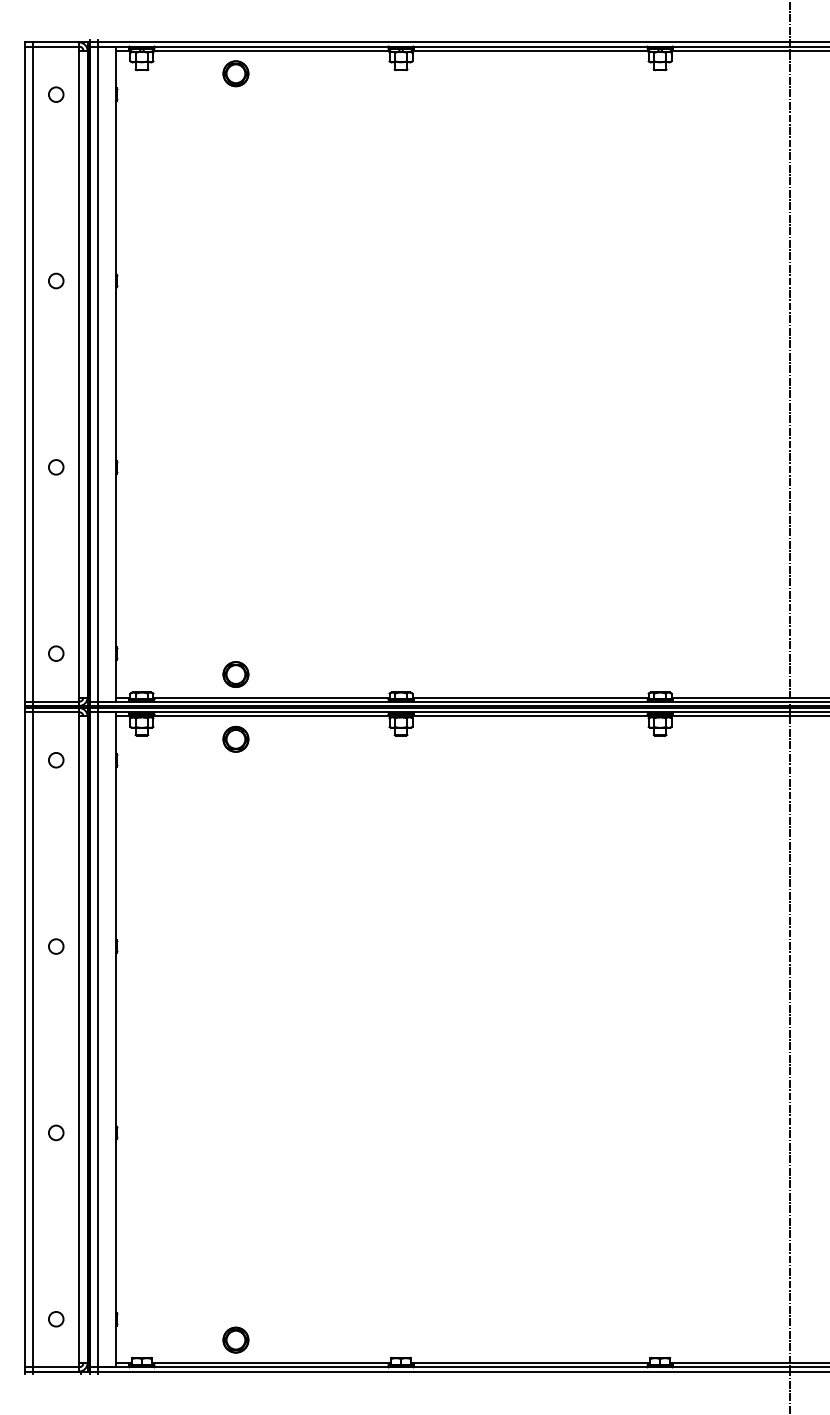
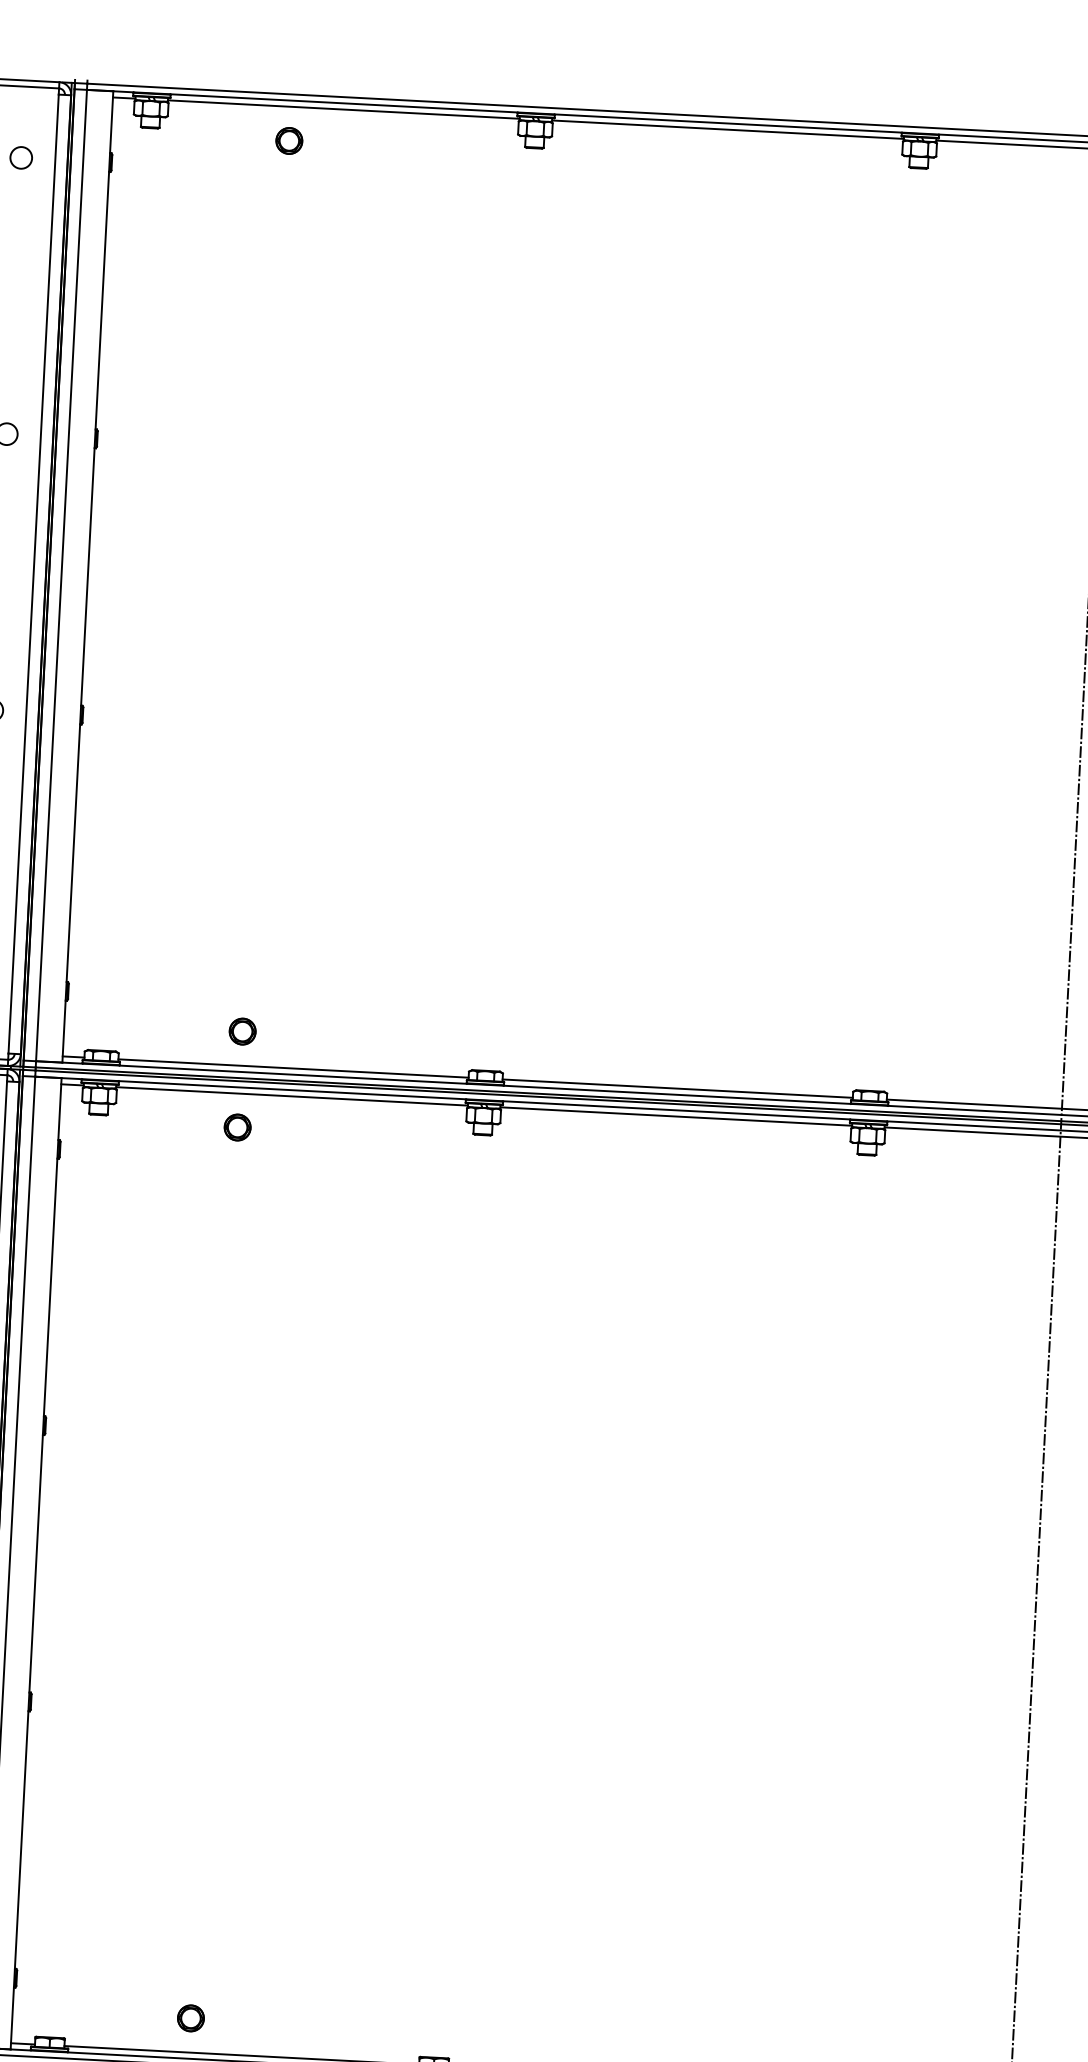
part: (235, 73) -> (288, 140), size x0.7
part: (235, 674) -> (241, 1031), size x0.7
part: (235, 738) -> (237, 1126), size x0.7
part: (235, 1339) -> (190, 2017), size x0.7

